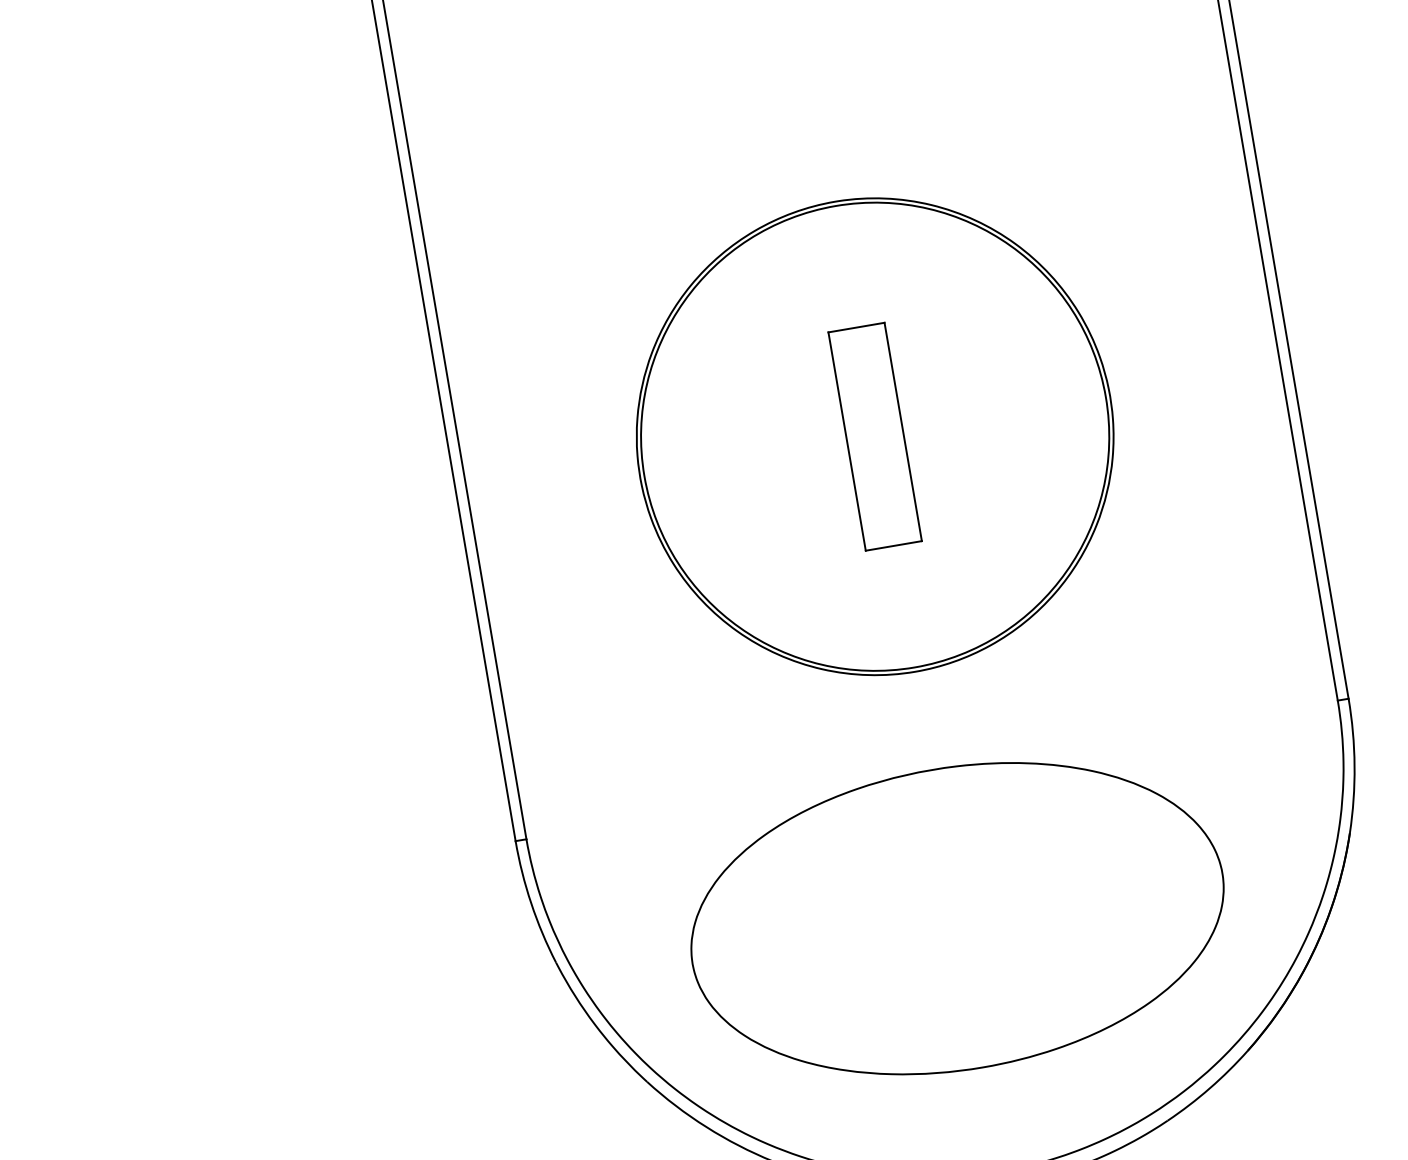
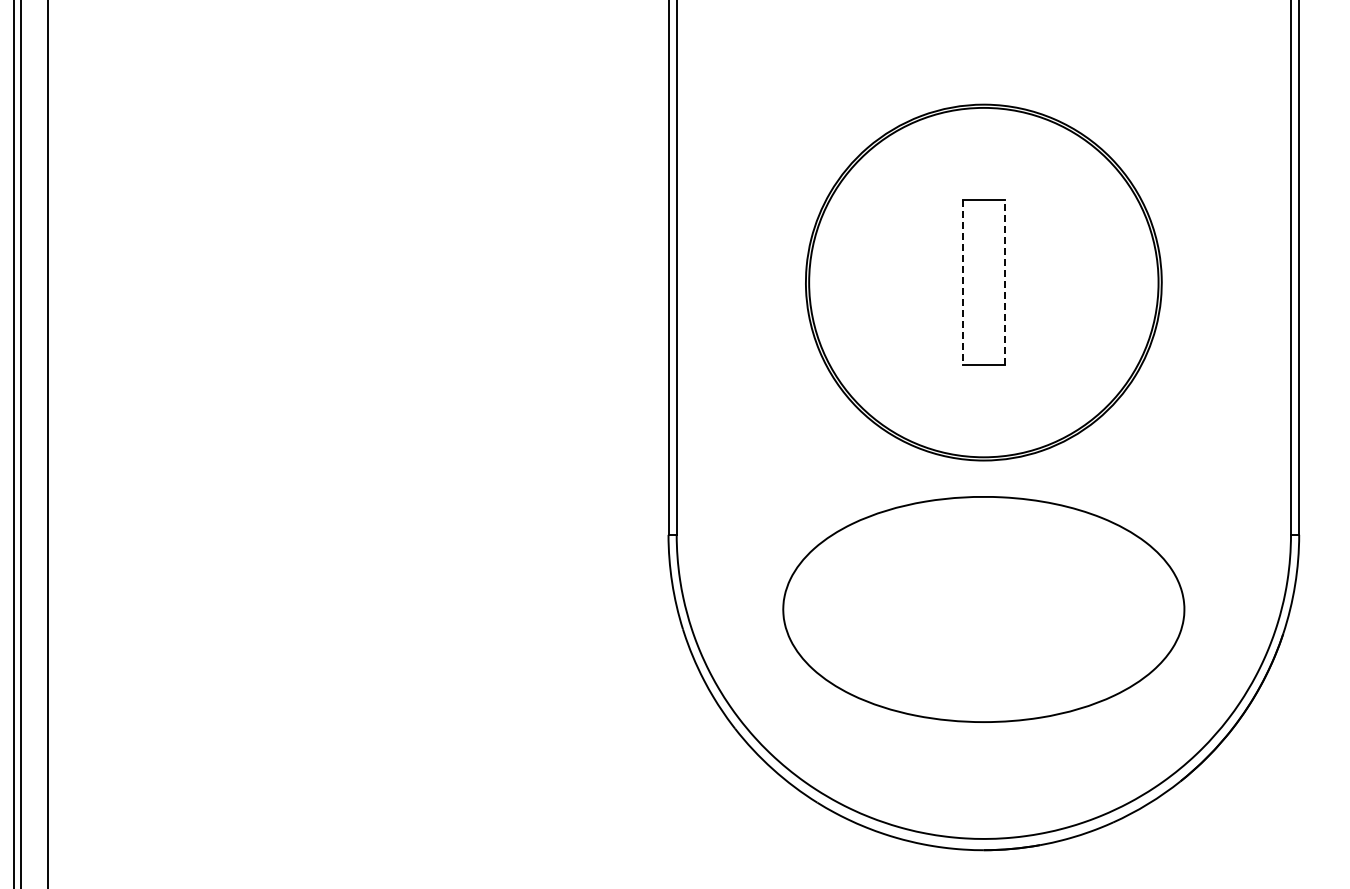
line: (903, 431) -> (1005, 282), solid -> dashed
line: (846, 441) -> (962, 282), solid -> dashed
part: (957, 918) -> (983, 609), moved

